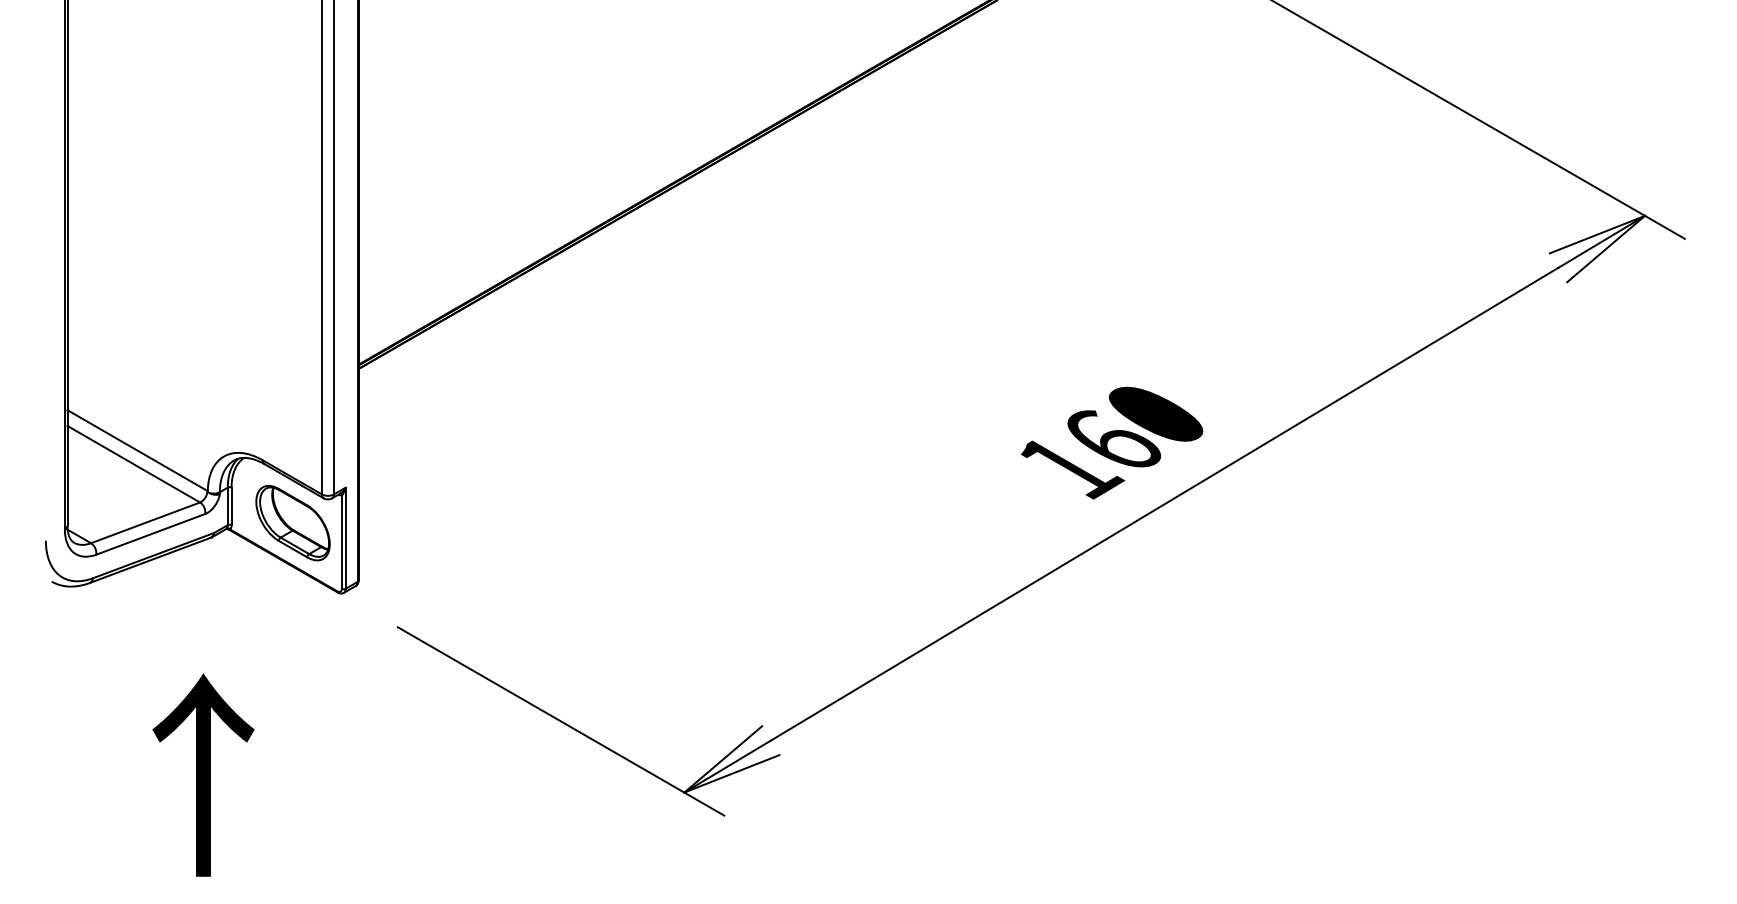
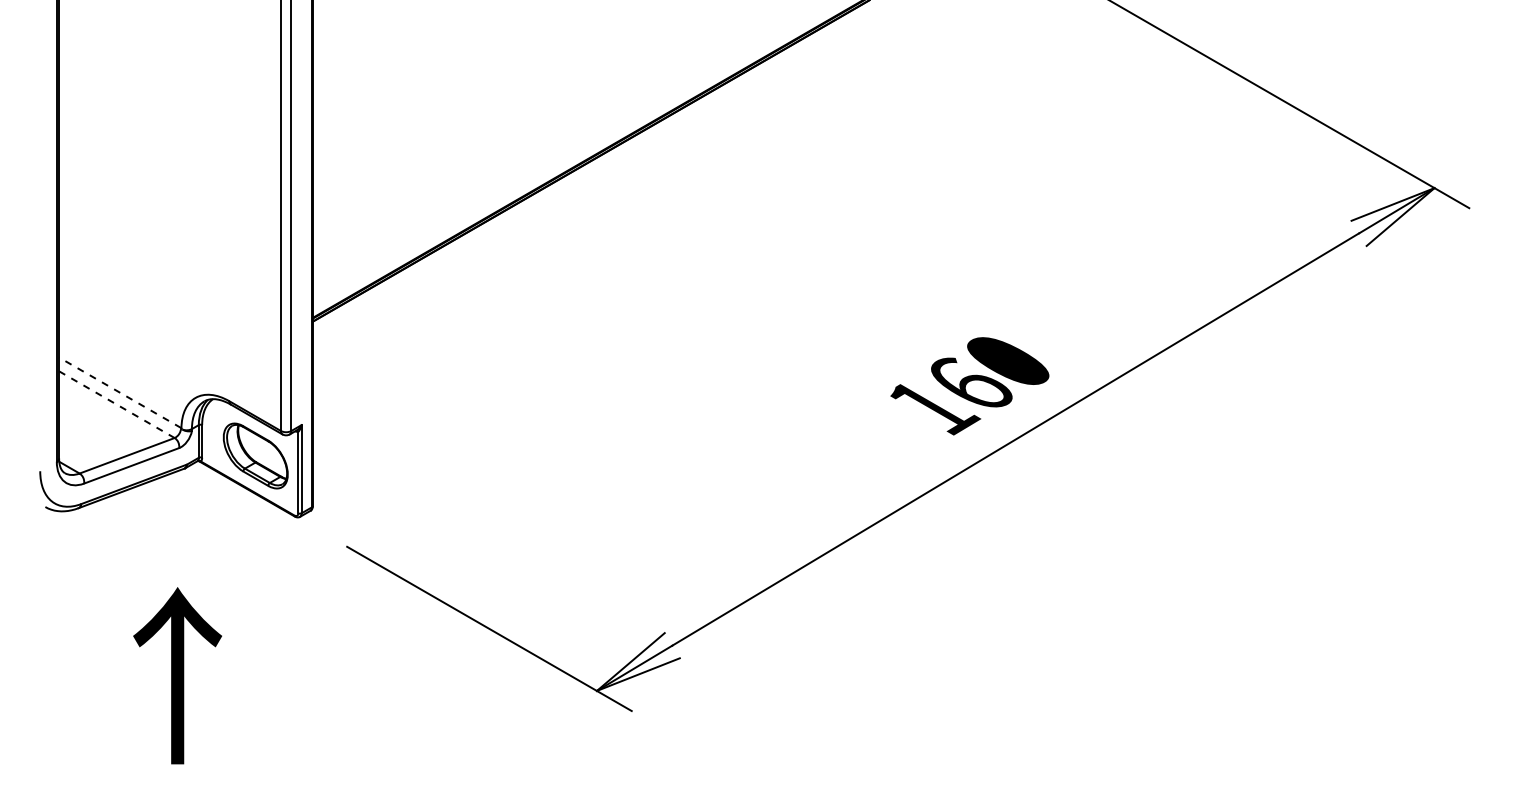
line: (137, 450) -> (120, 392), solid -> dashed
line: (133, 464) -> (116, 404), solid -> dashed

